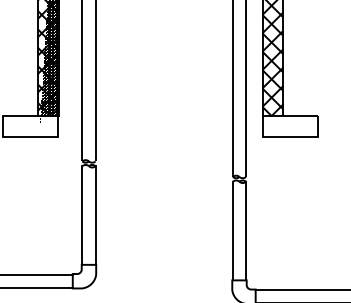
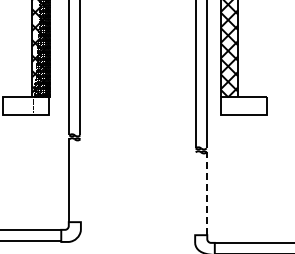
line: (95, 215) -> (80, 180), removed
line: (232, 230) -> (195, 193), removed
line: (245, 230) -> (206, 193), solid -> dashed

